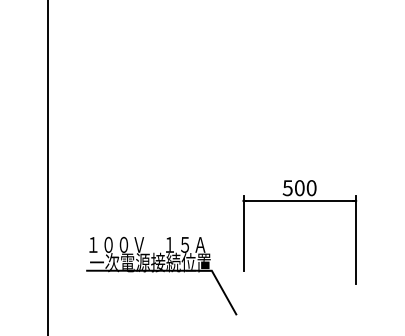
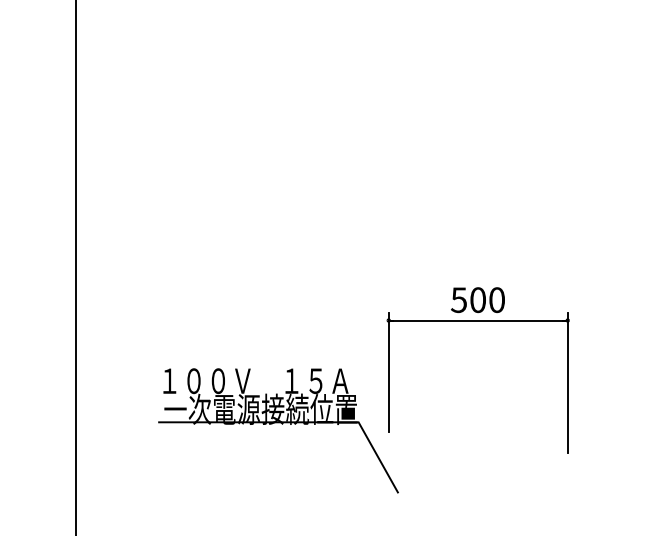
part: (161, 275) -> (278, 429), moved

